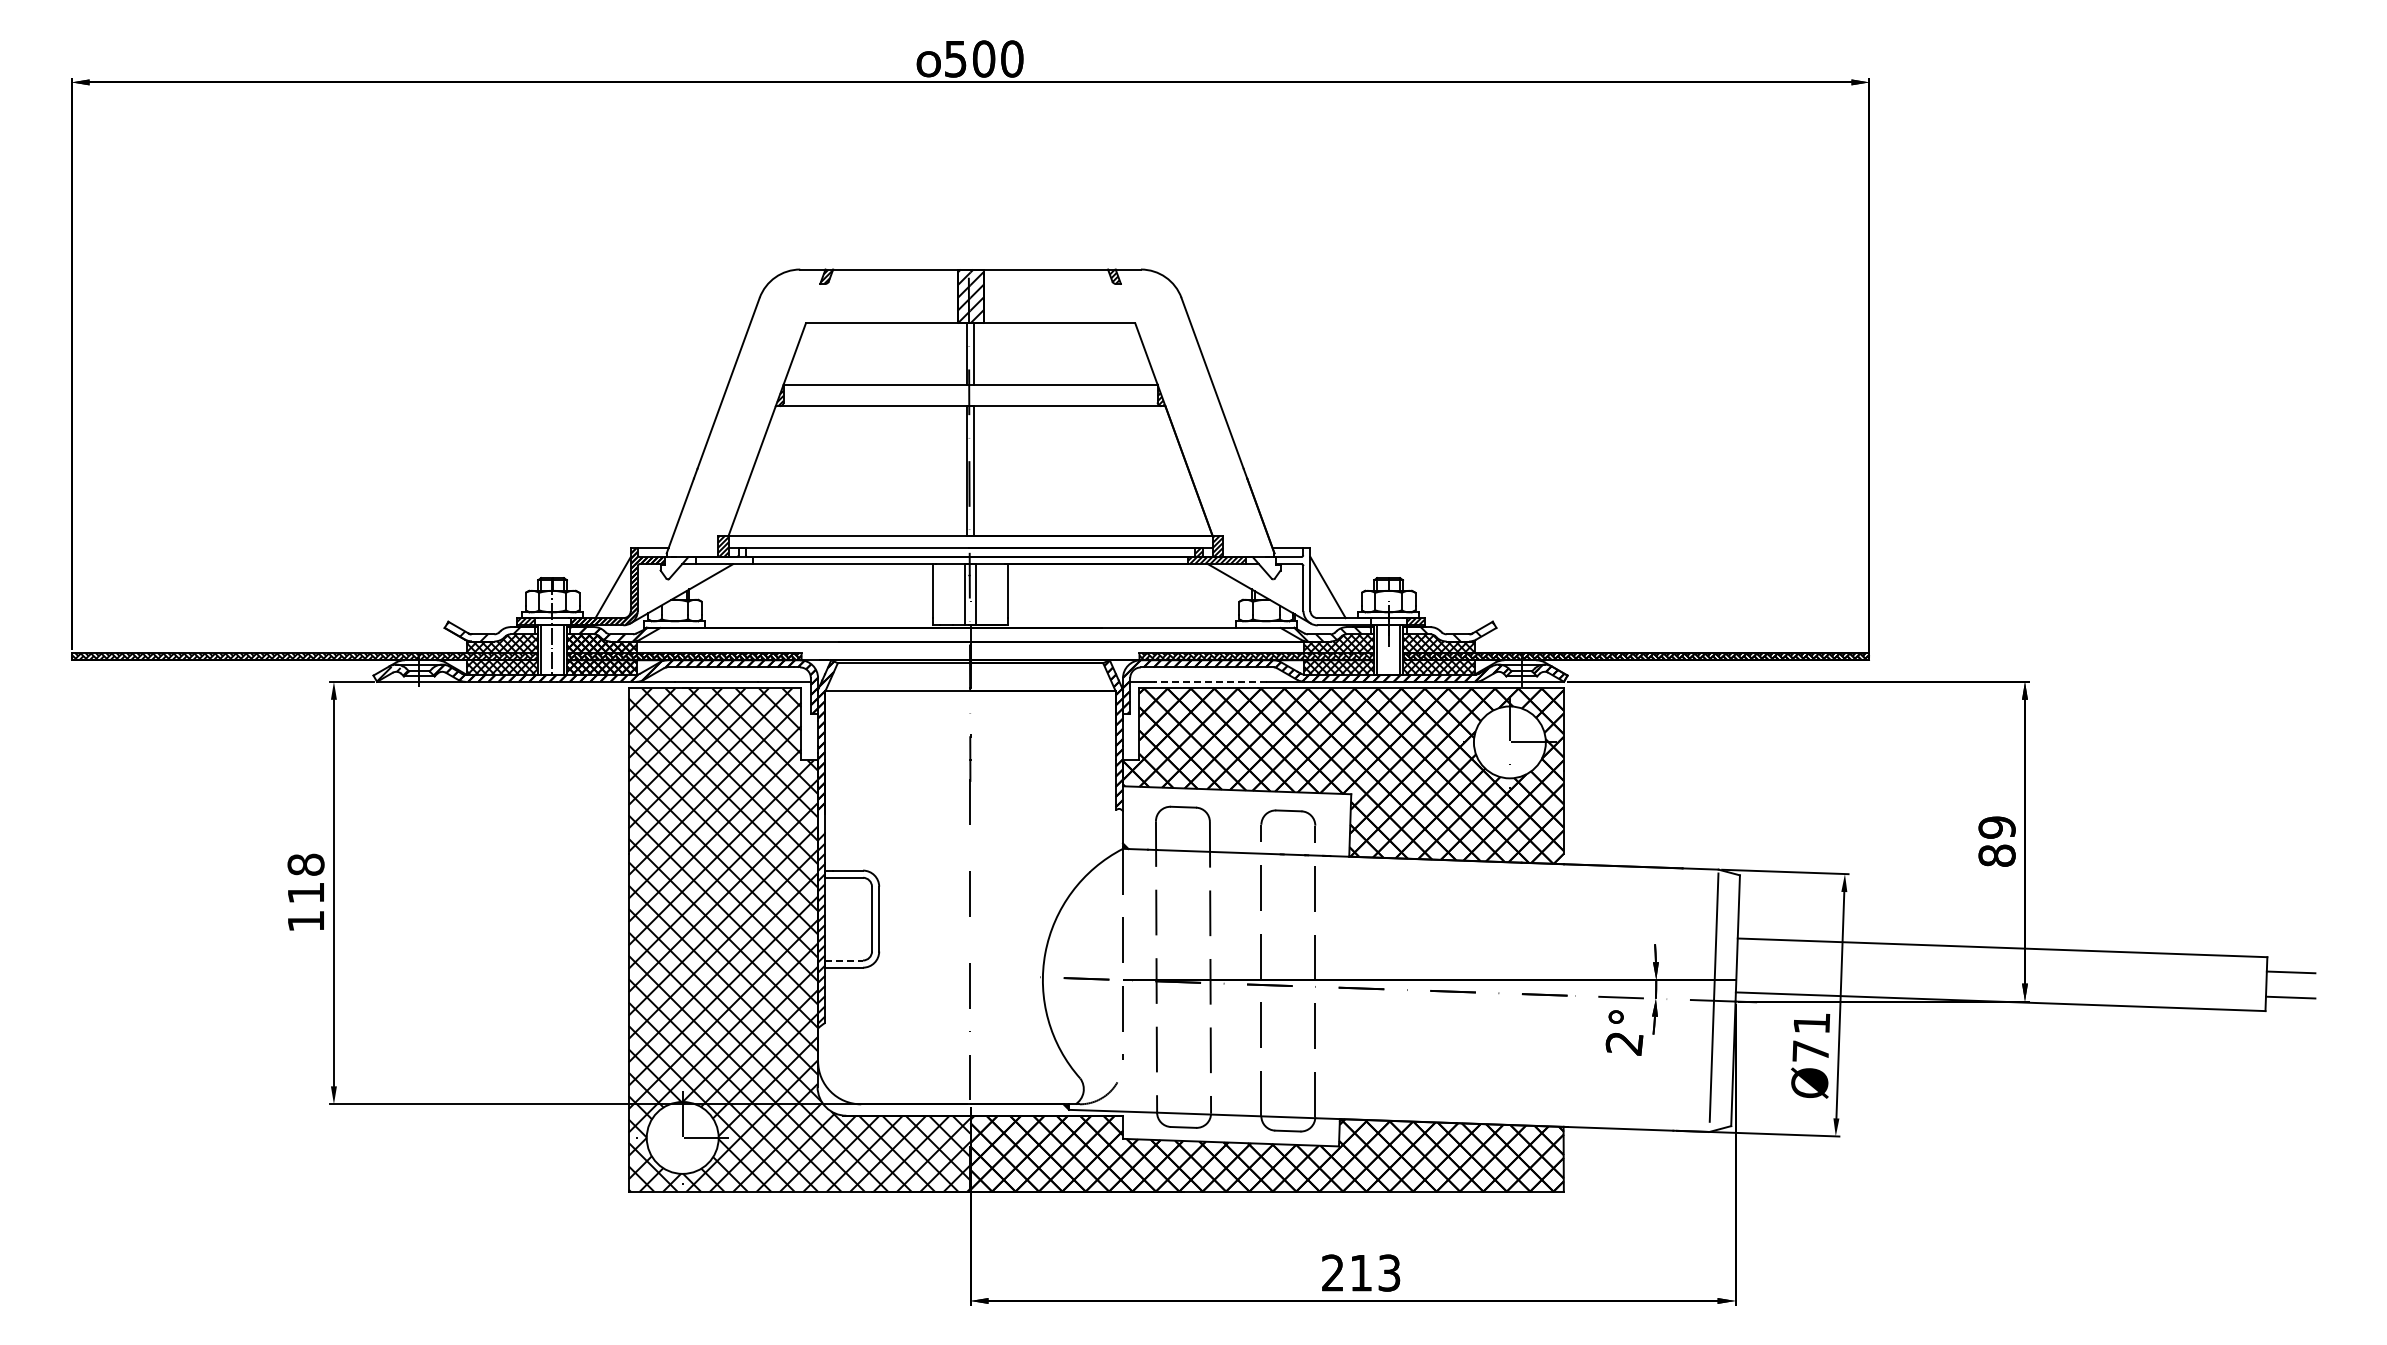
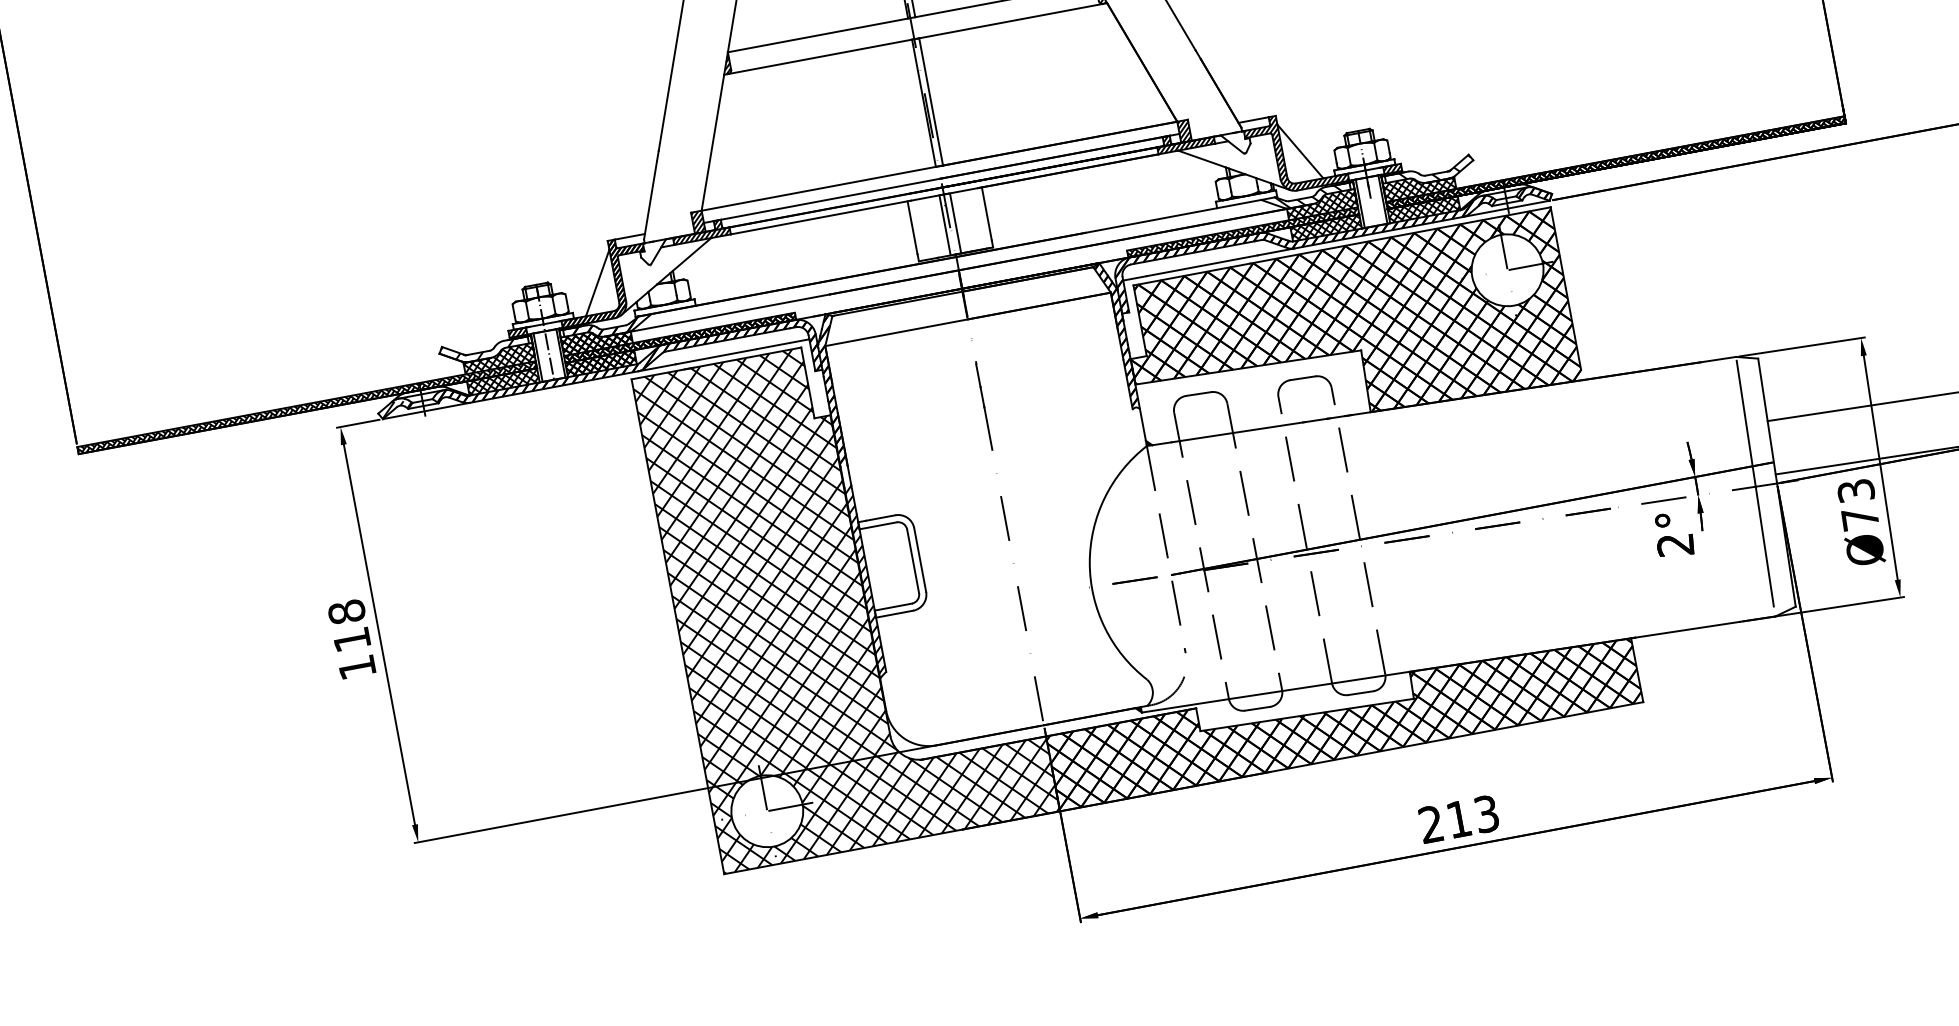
hatch: (724, 556) -> (701, 232), added
hatch: (1323, 586) -> (1295, 151), added
line: (1209, 681) -> (1201, 265), dashed -> solid
line: (844, 960) -> (893, 607), dashed -> solid
text: (1811, 1023) -> (1855, 491), Ø71 -> Ø73

